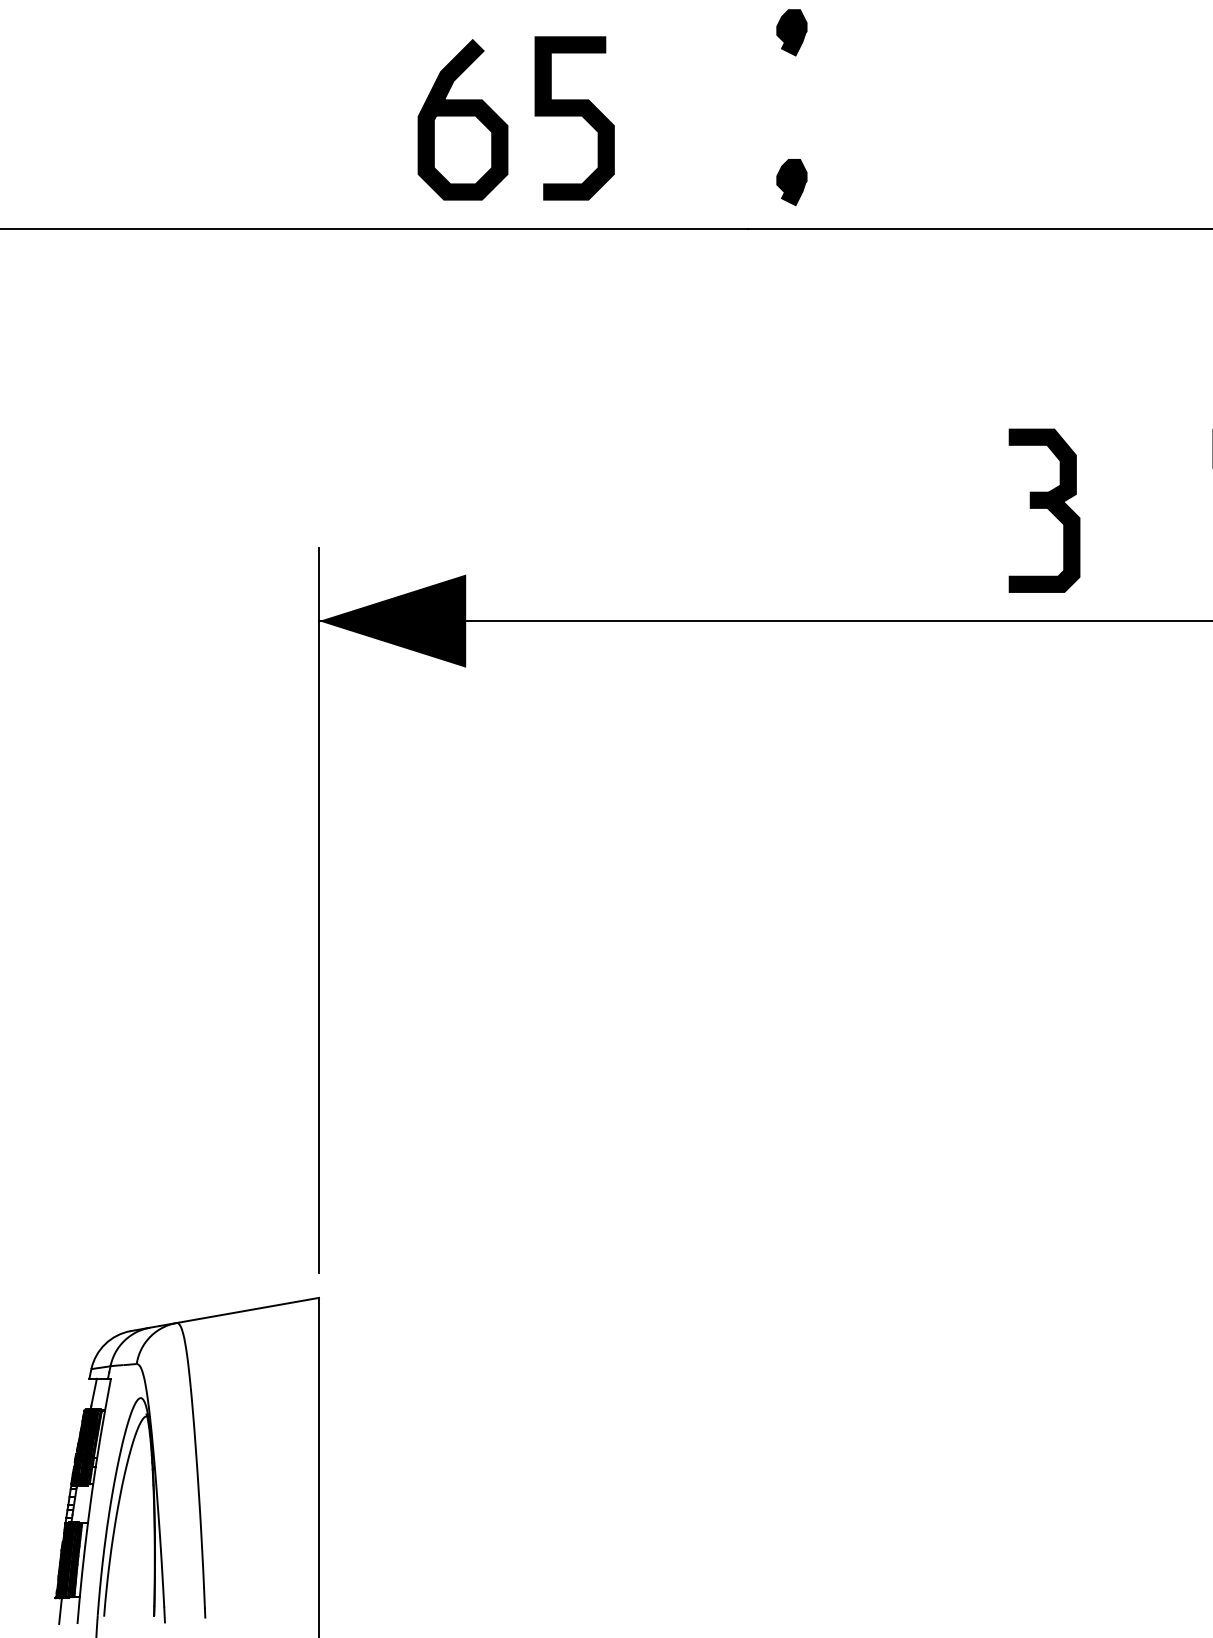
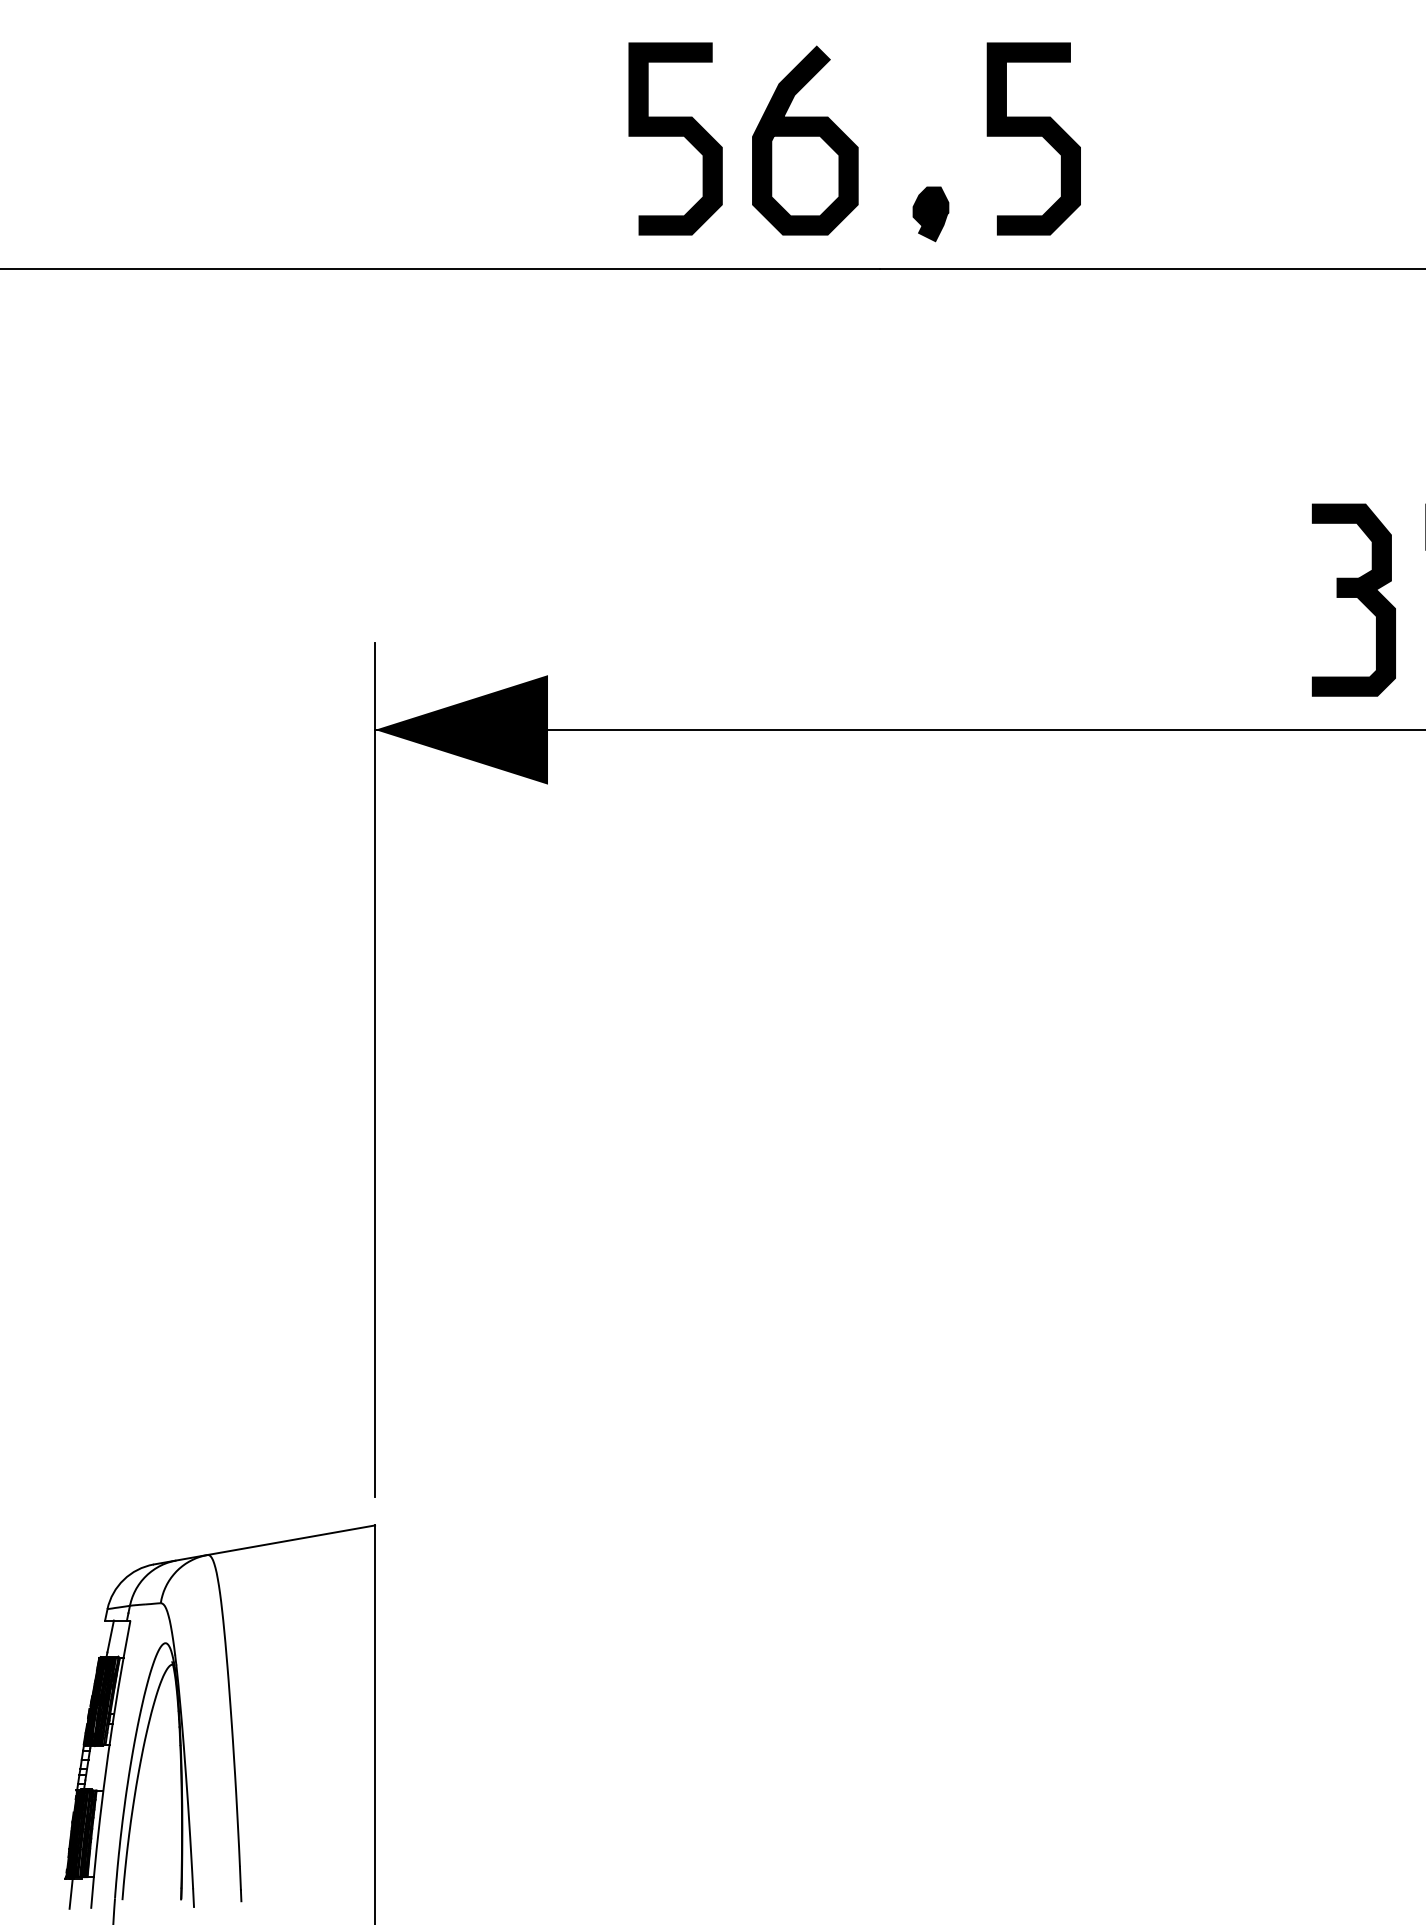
part: (791, 32) -> (930, 38), removed
curve: (463, 116) -> (805, 136), moved
curve: (879, 116) -> (1033, 136), added
part: (1044, 510) -> (1353, 599), moved

